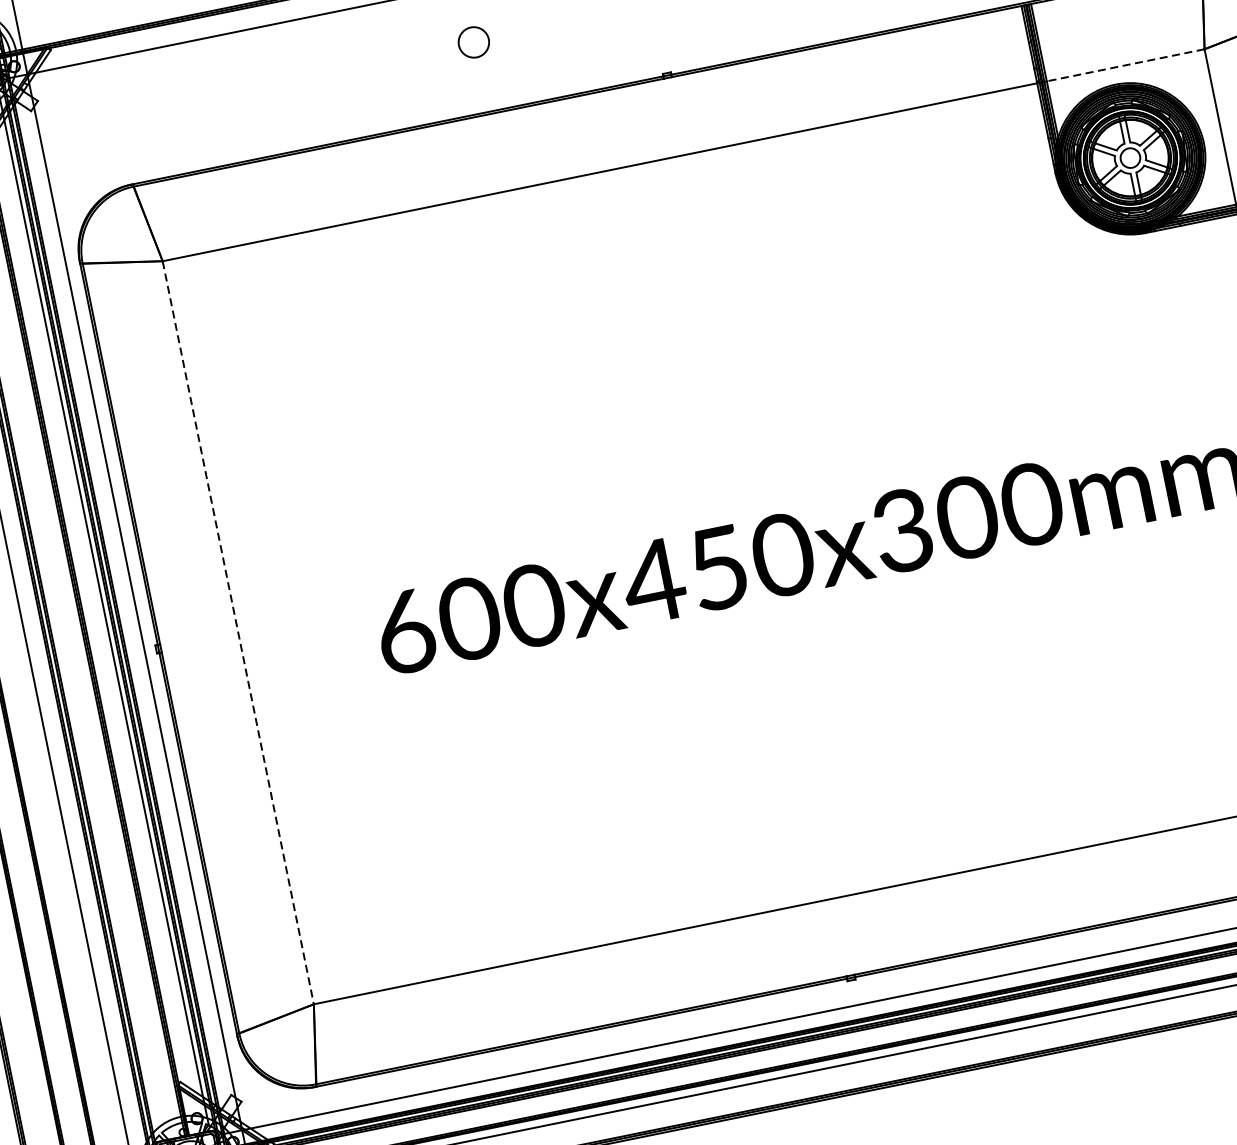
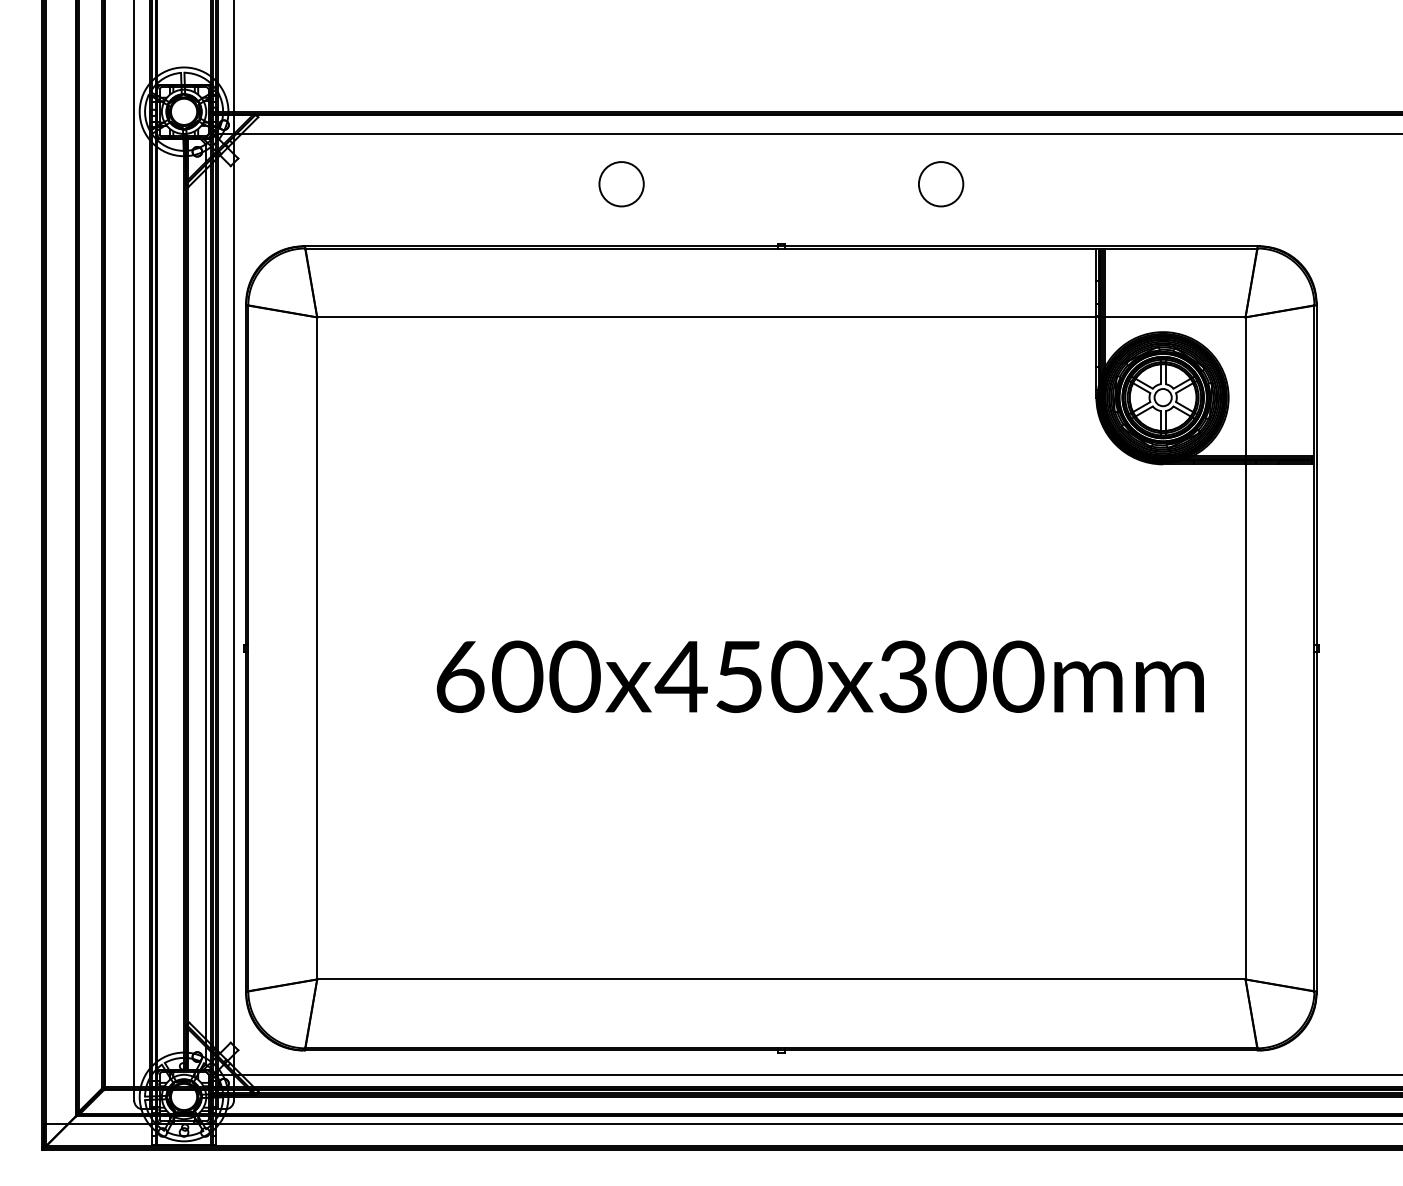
circle: (473, 42) -> (621, 184), size x1.67
line: (1124, 65) -> (1174, 317), dashed -> solid
line: (238, 632) -> (317, 648), dashed -> solid

